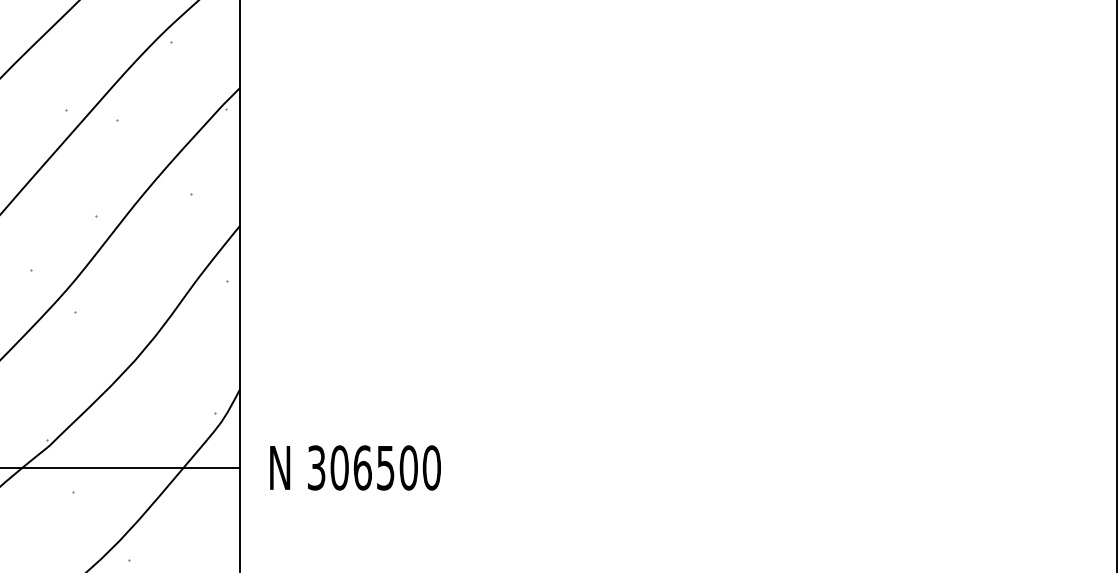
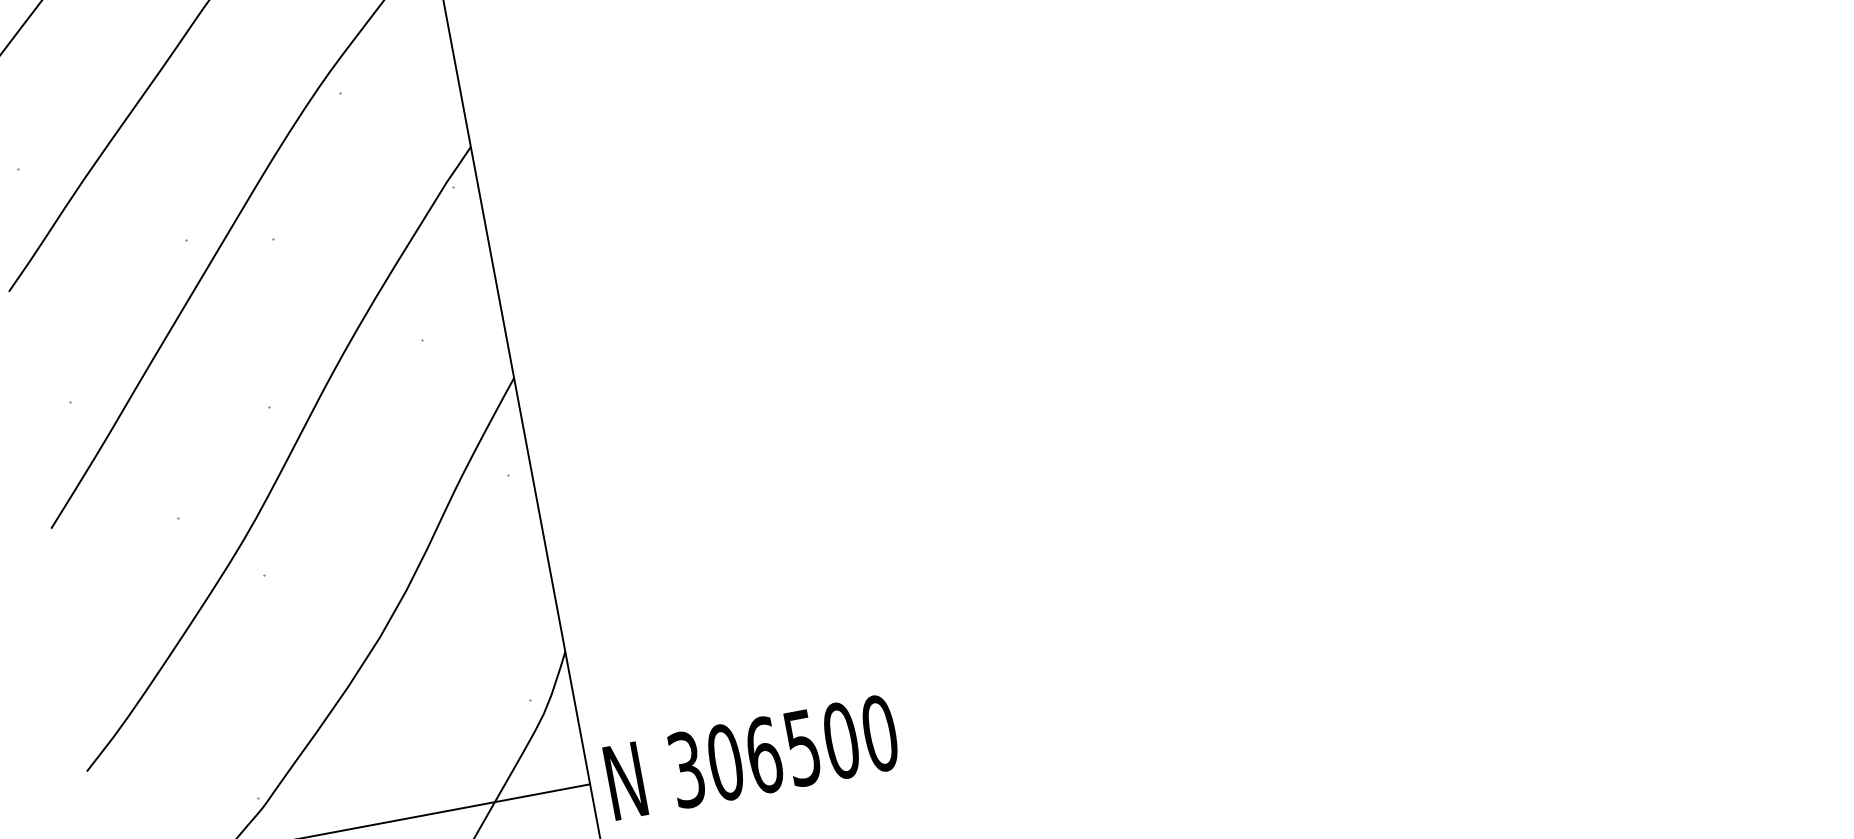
text: (355, 467) -> (751, 756), moved

